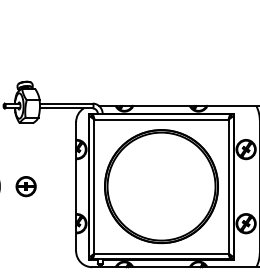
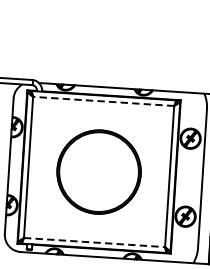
line: (161, 119) -> (103, 101), solid -> dashed
part: (161, 186) -> (99, 171), size x0.7
line: (162, 253) -> (95, 242), solid -> dashed

